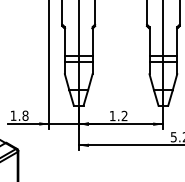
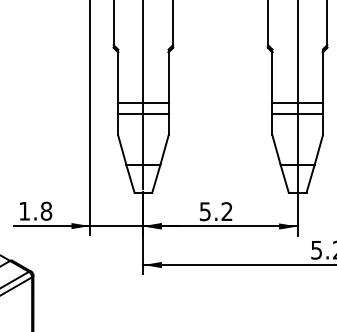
text: (112, 116) -> (204, 212), 1.2 -> 5.2

